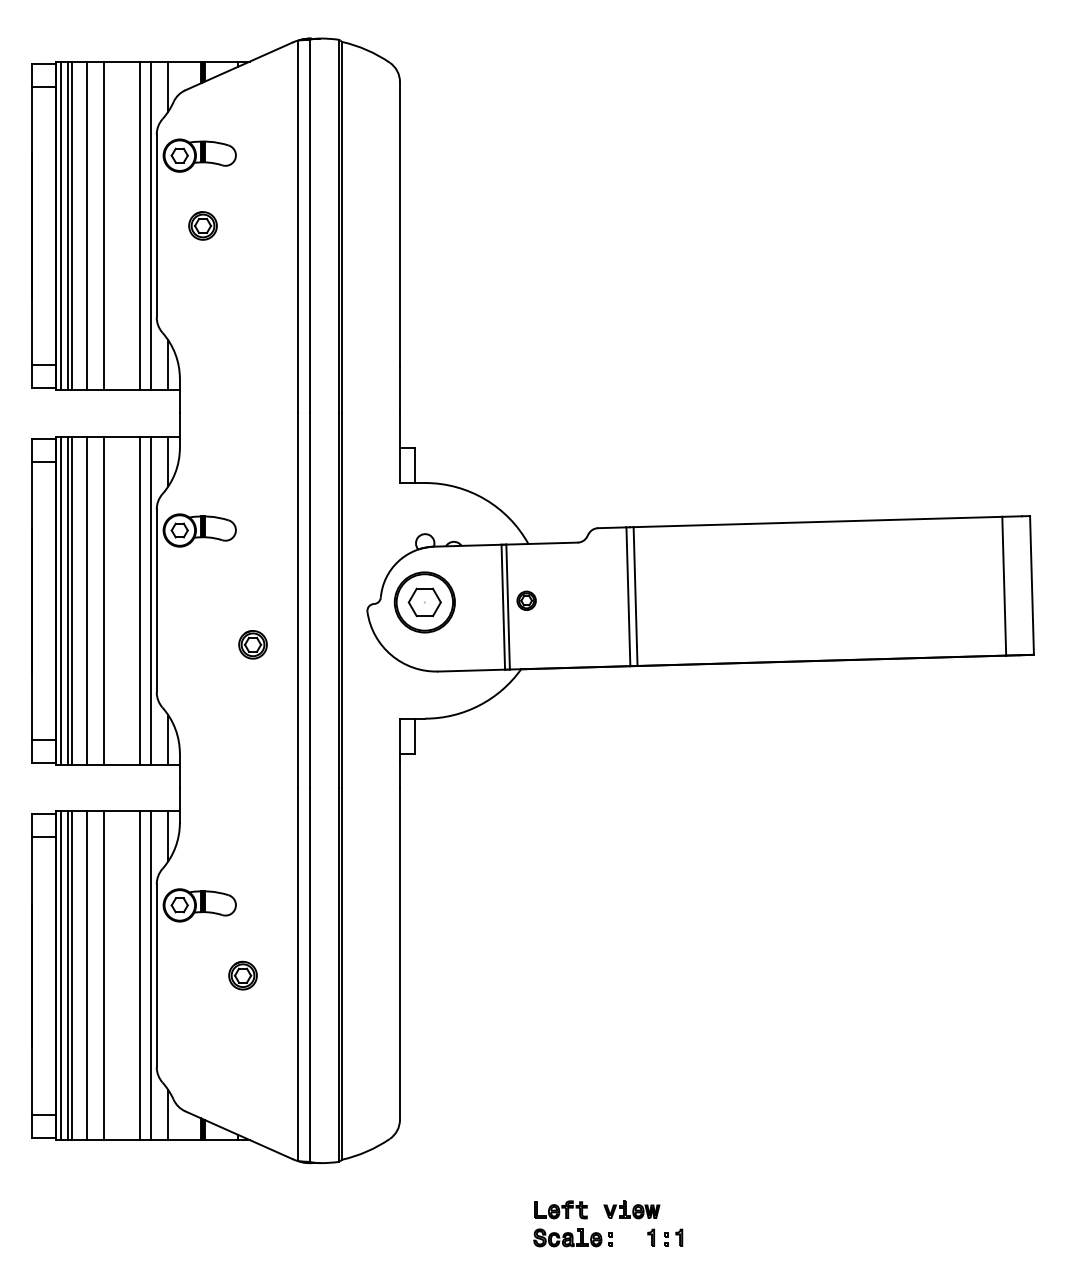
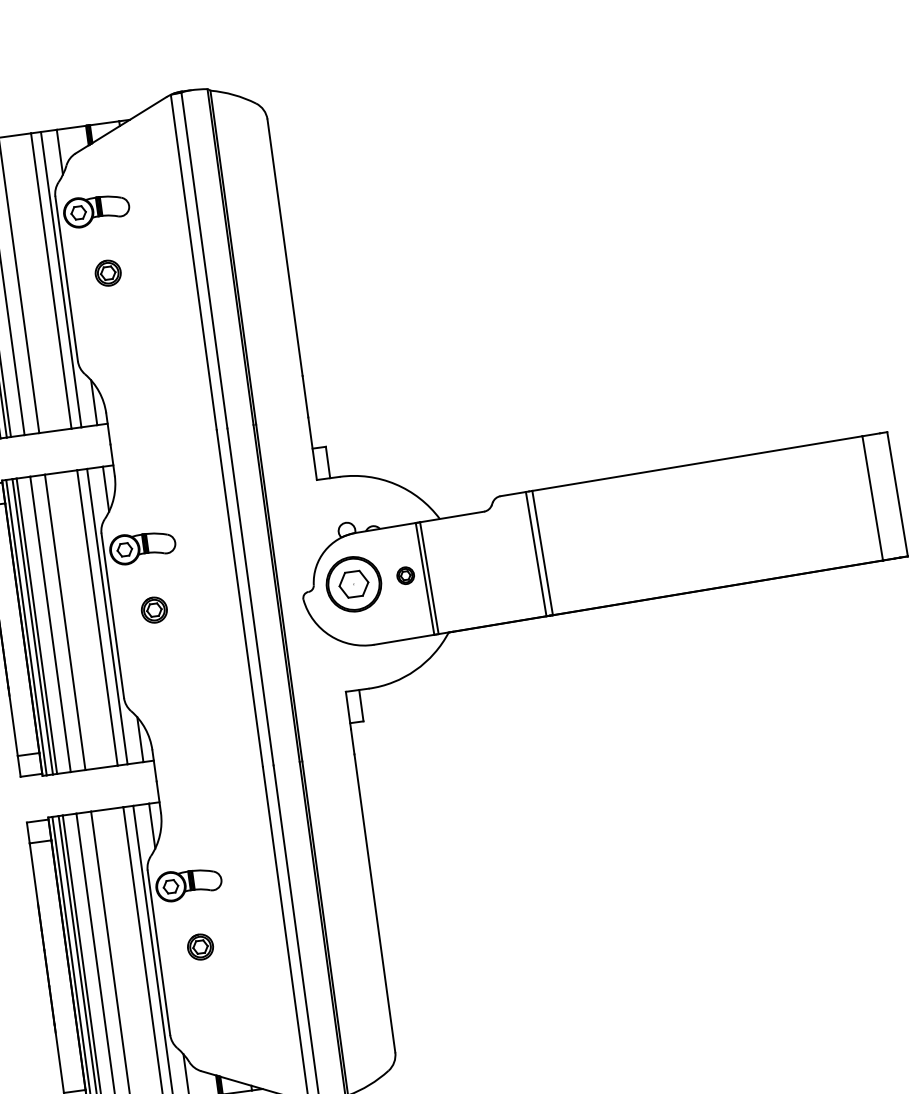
part: (526, 600) -> (405, 575), moved
part: (252, 644) -> (153, 609), moved
part: (242, 975) -> (200, 946), moved

